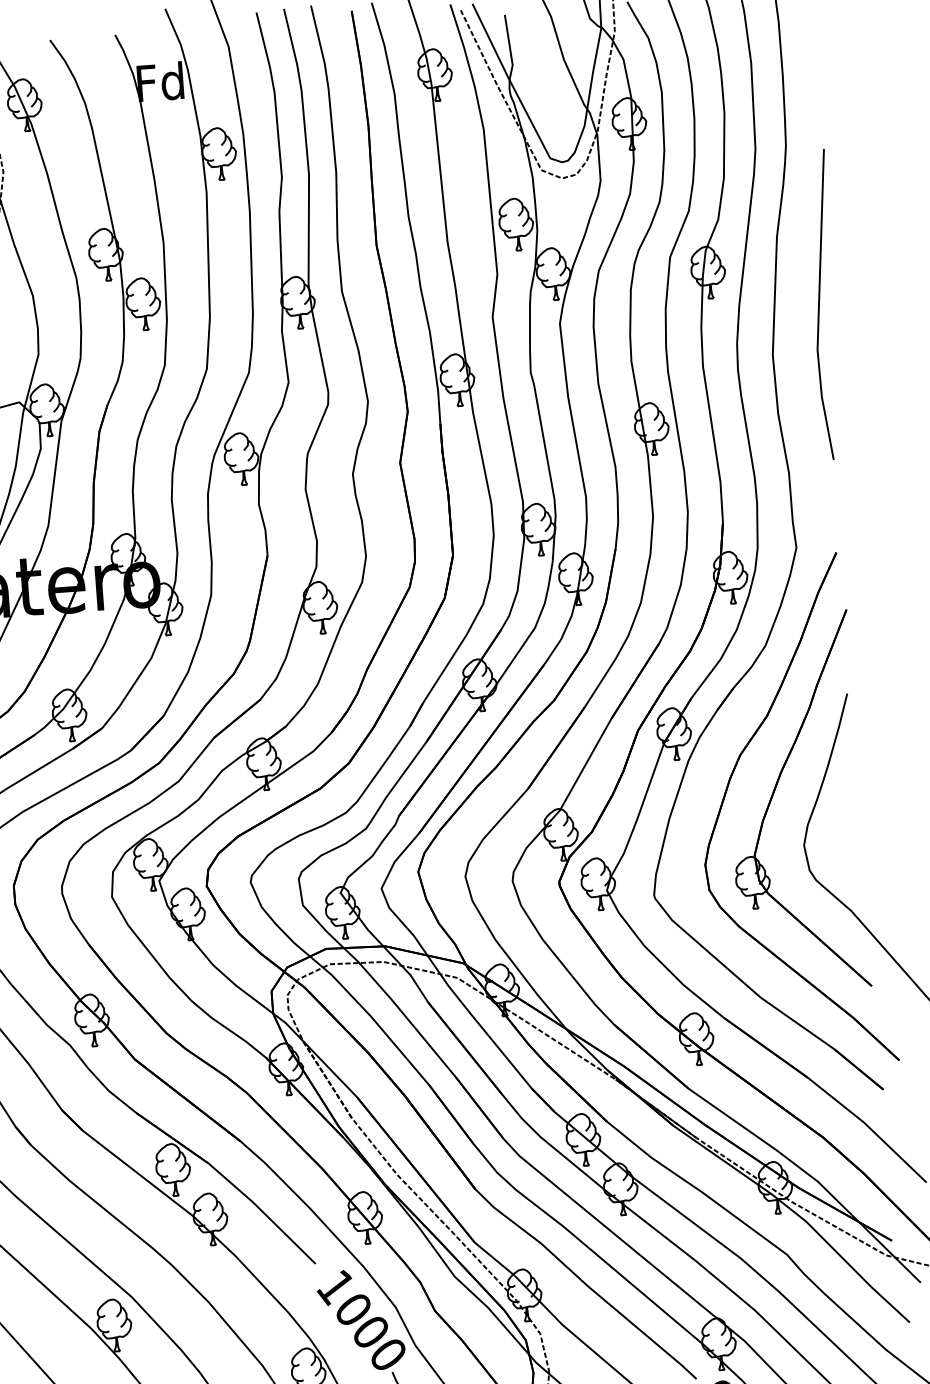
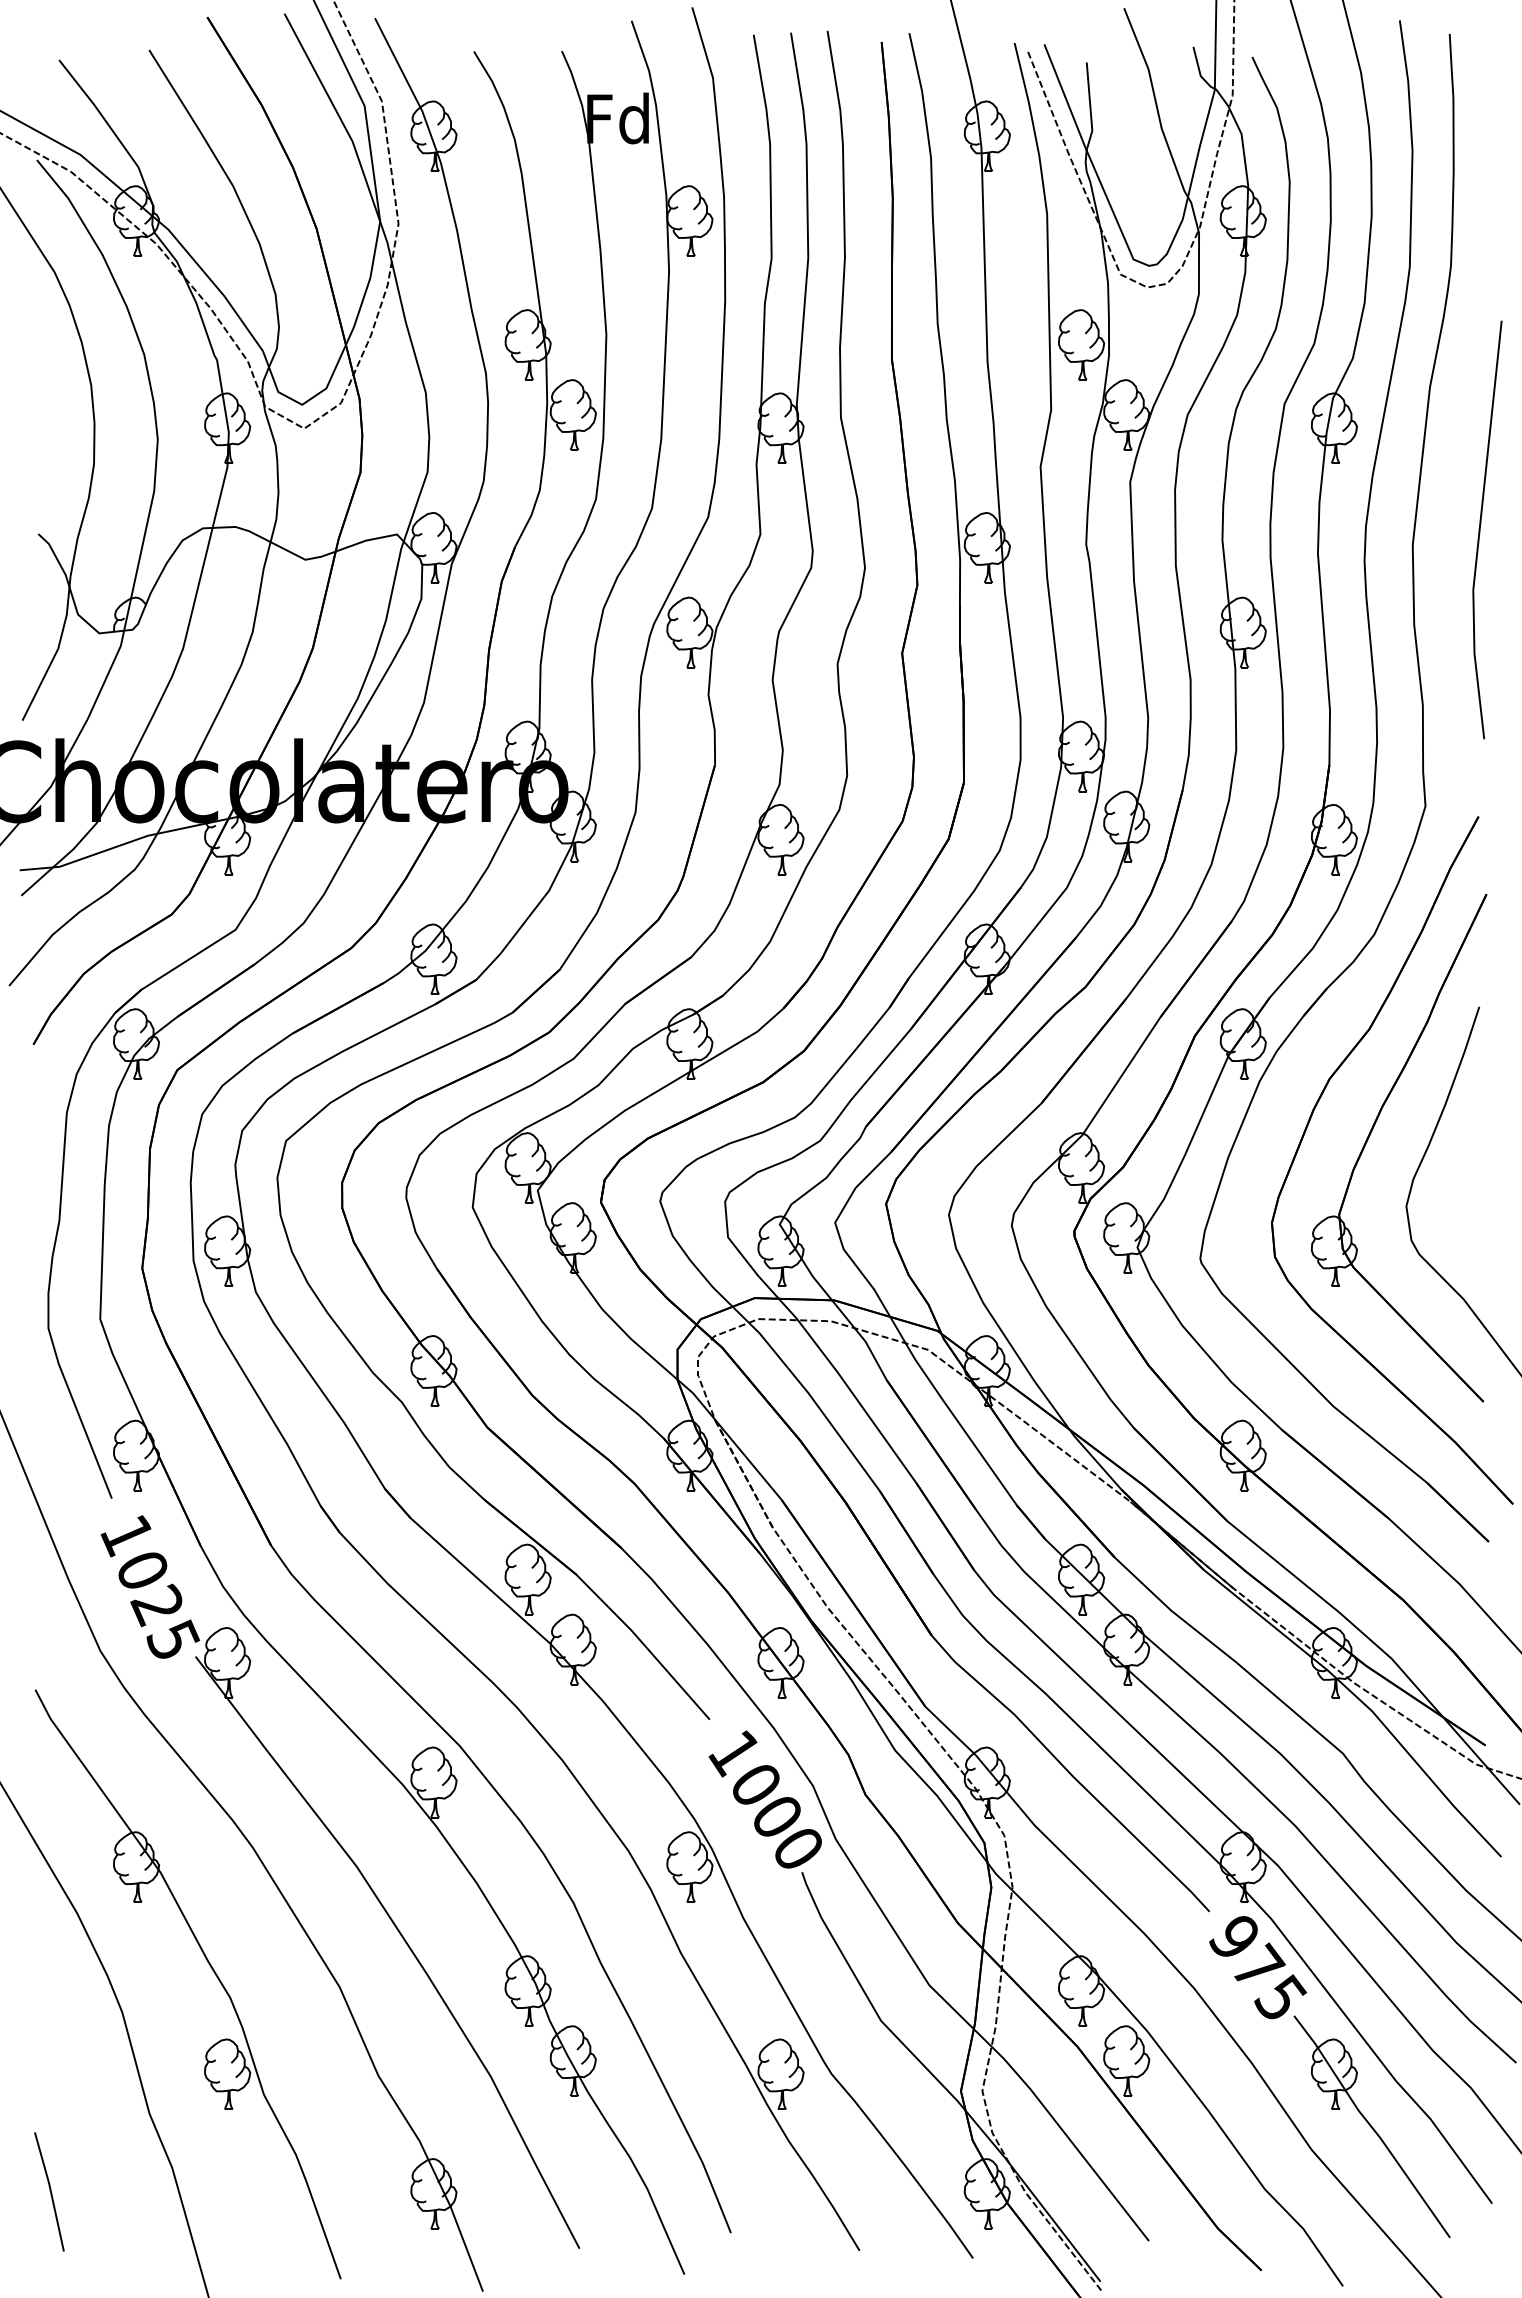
line: (819, 304) -> (1480, 529), moved

